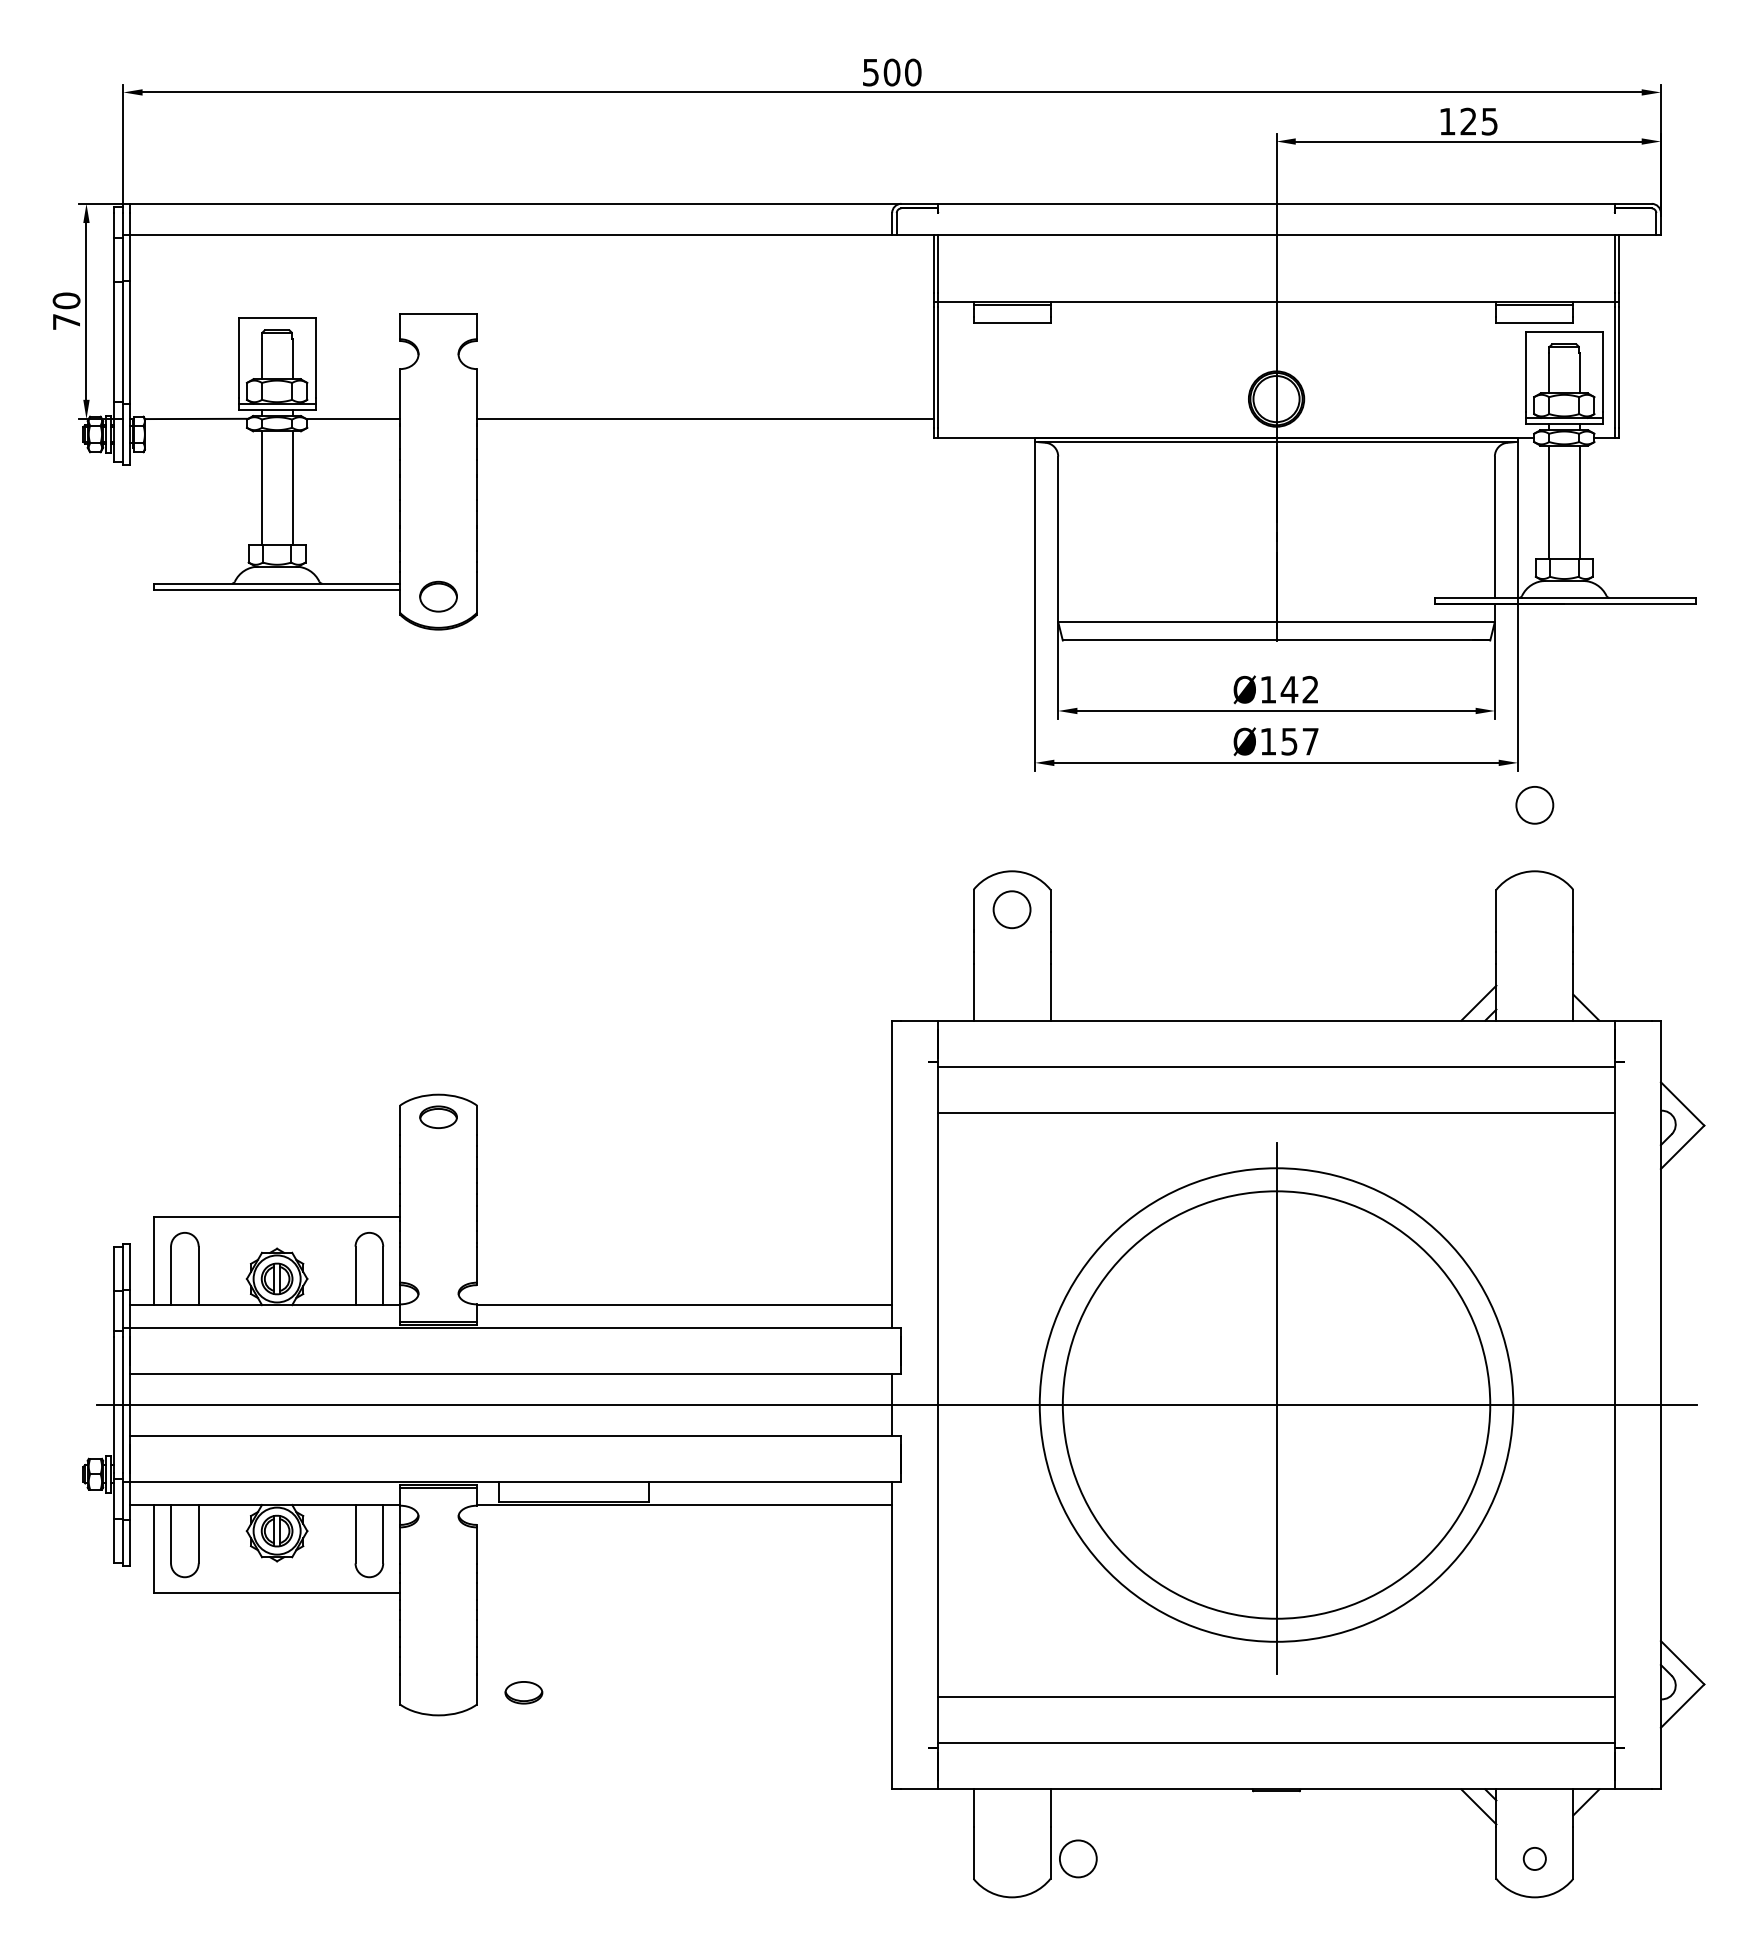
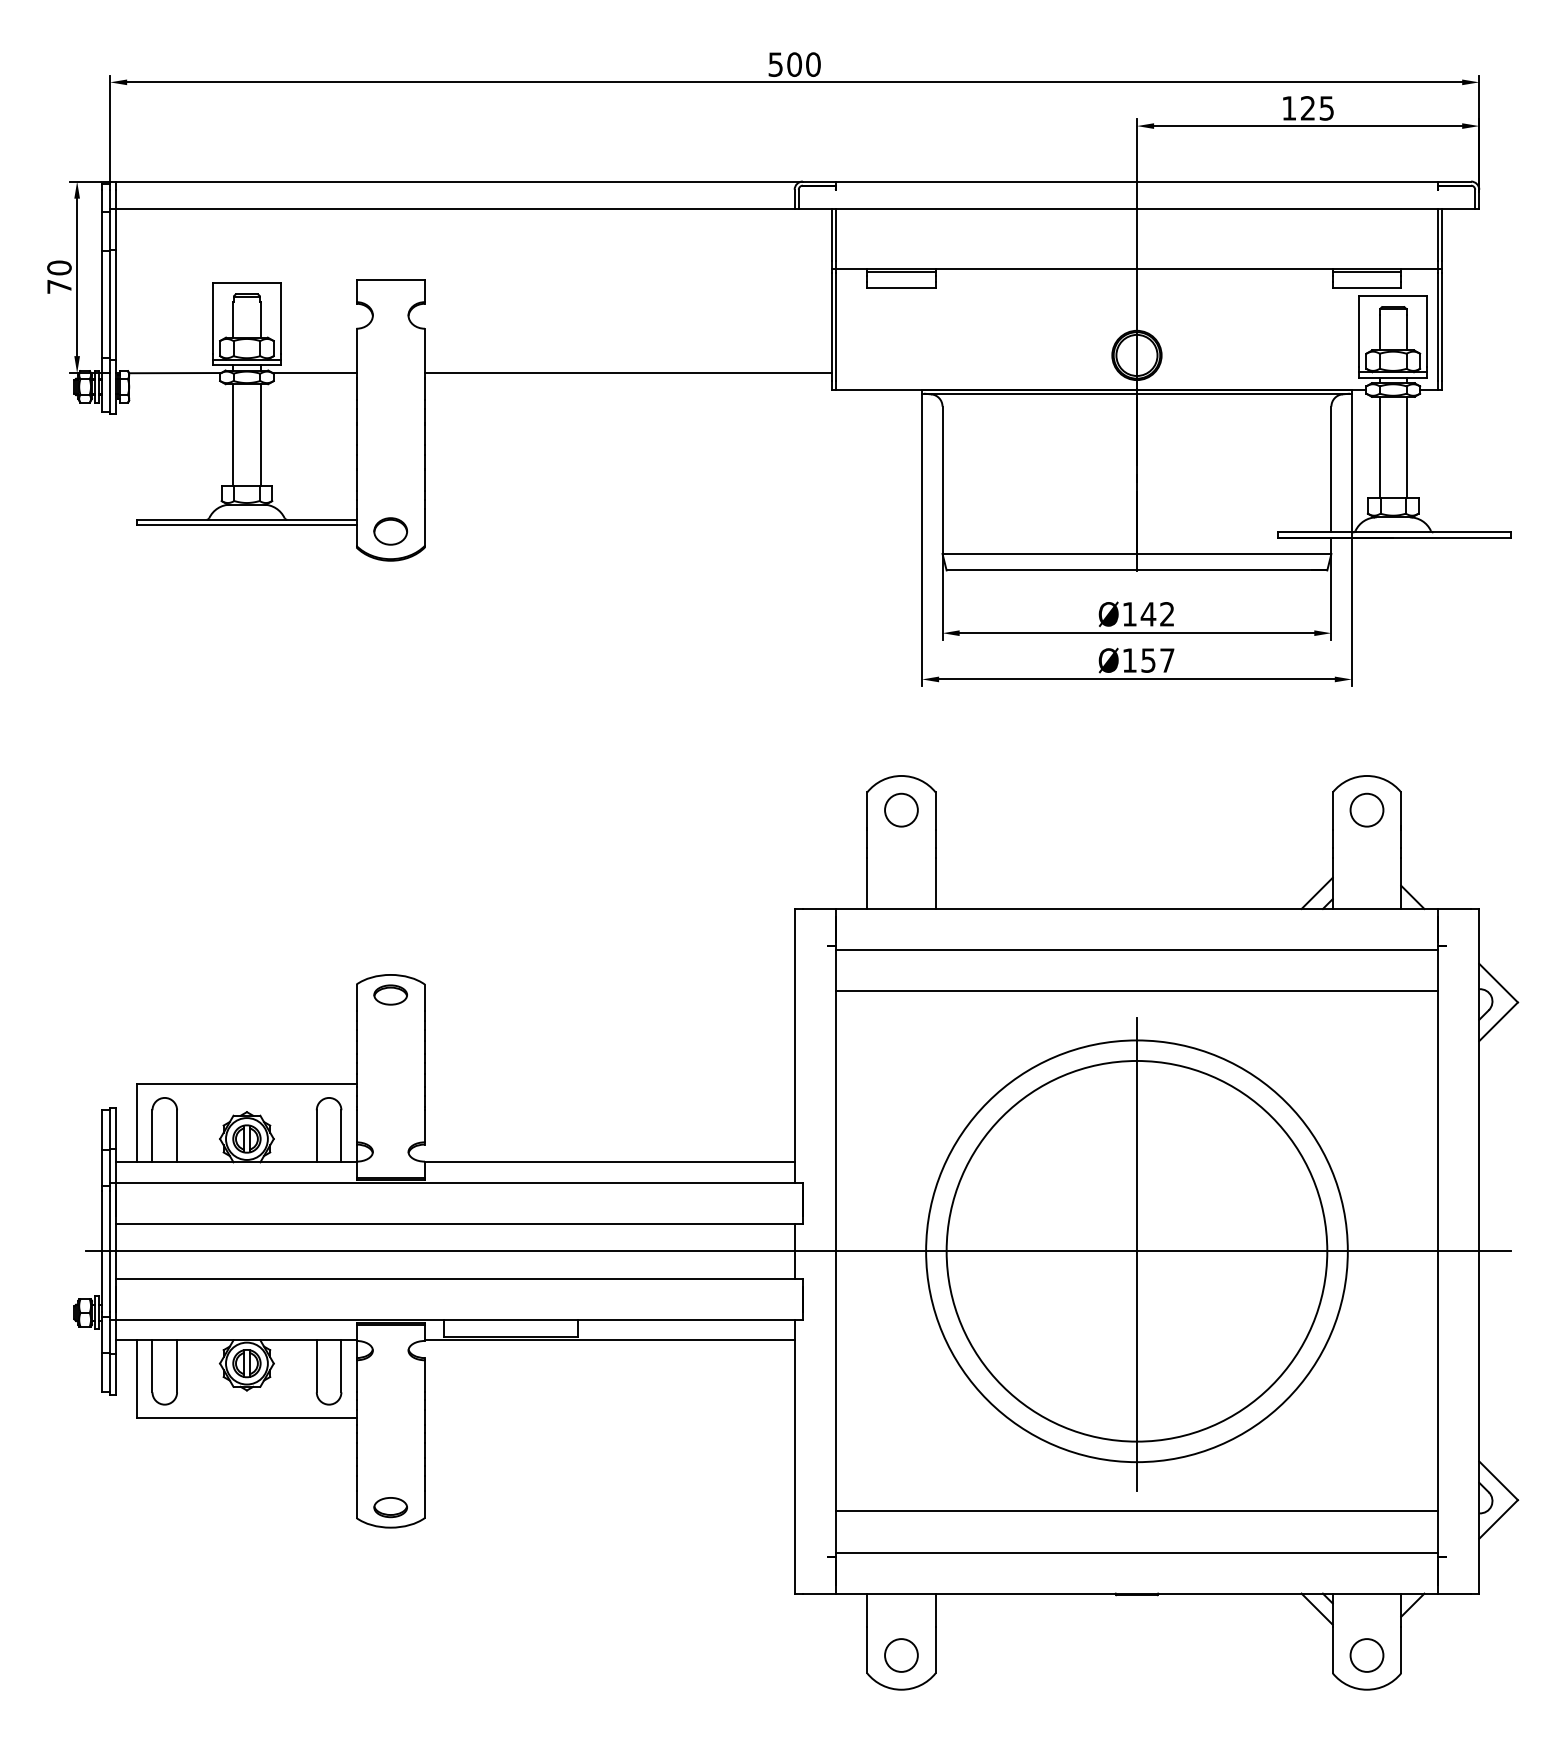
circle: (1534, 804) -> (1366, 809), moved
part: (523, 1692) -> (390, 1507), moved
circle: (1078, 1858) -> (901, 1655), moved
circle: (1534, 1858) -> (1366, 1655), size x1.67

